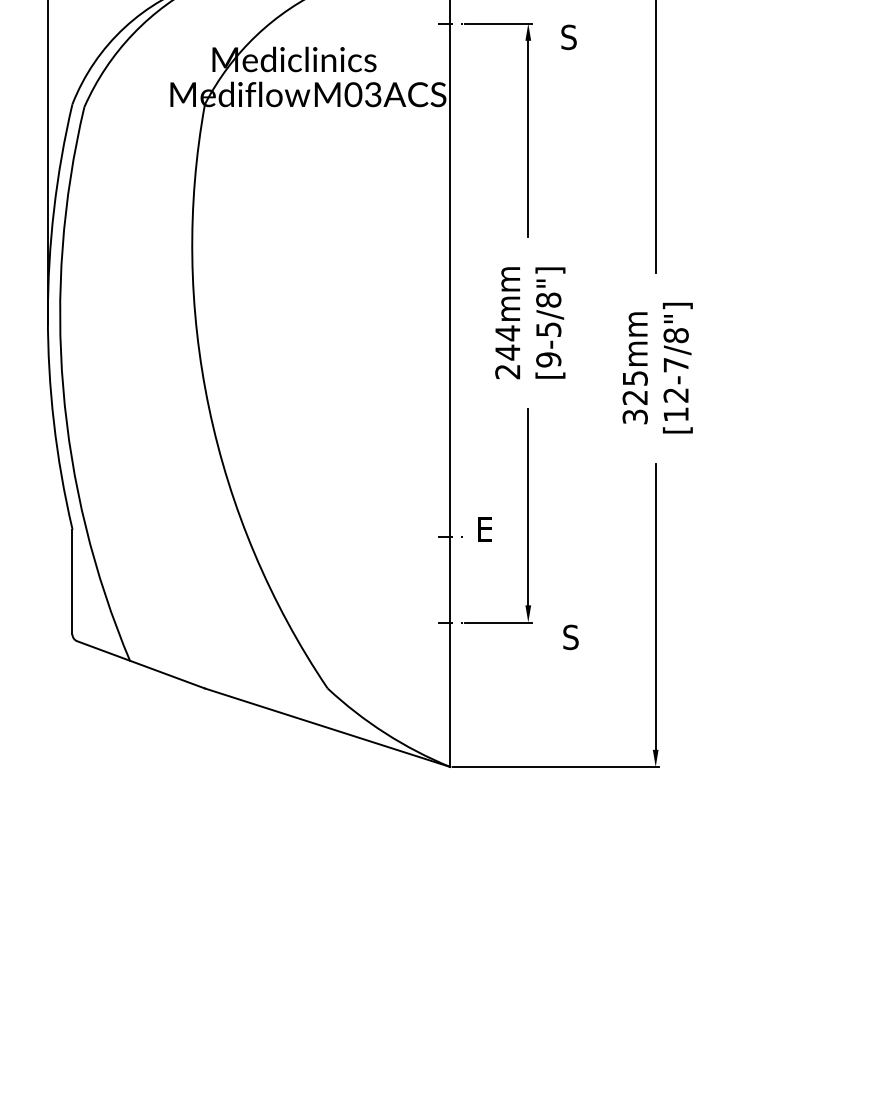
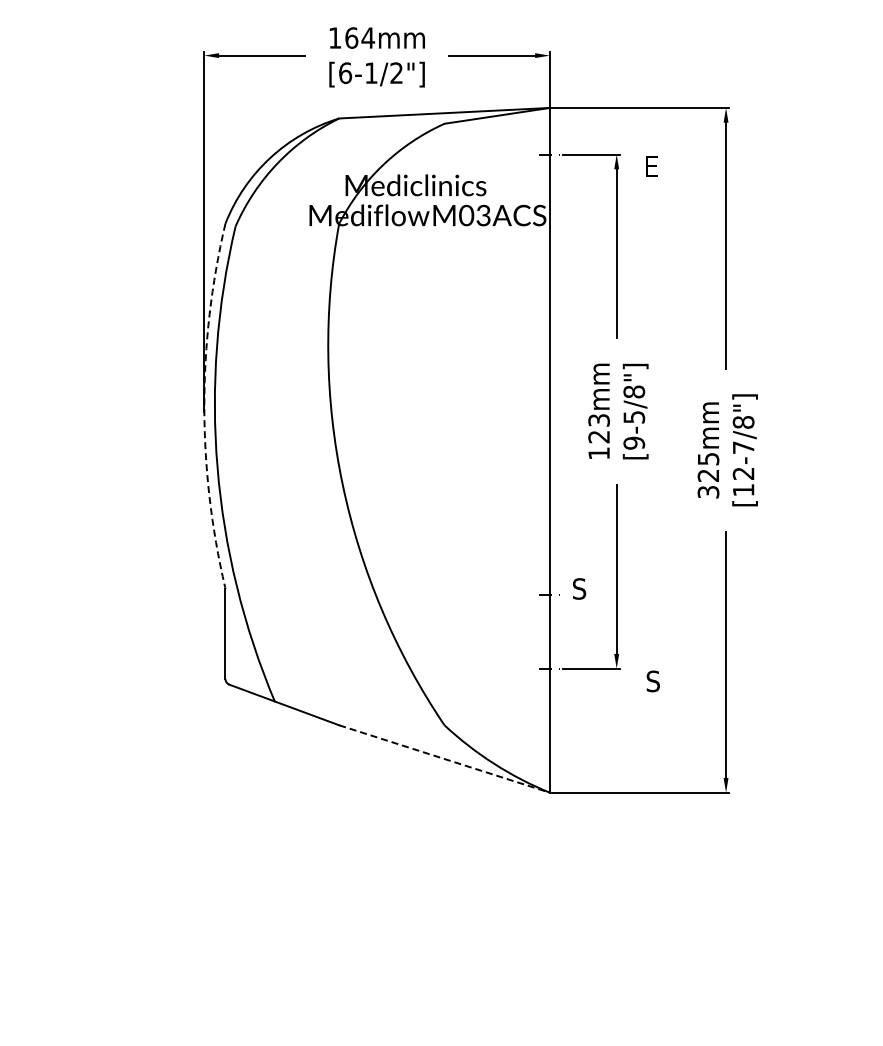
text: (568, 37) -> (651, 166), S -> E
arc: (48, 315) -> (204, 405), solid -> dashed
text: (507, 352) -> (598, 436), 244mm -> 123mm
text: (484, 529) -> (579, 588), E -> S
line: (327, 728) -> (444, 759), solid -> dashed

